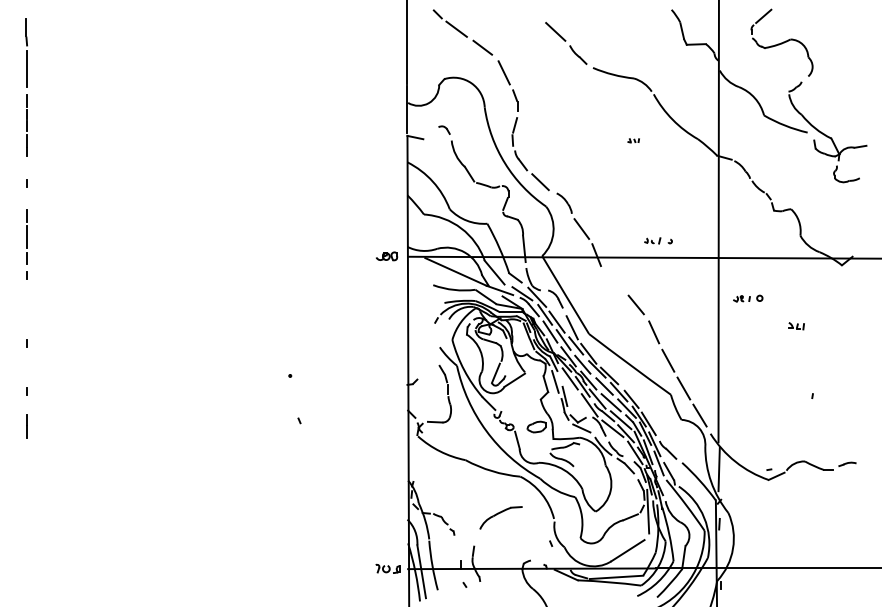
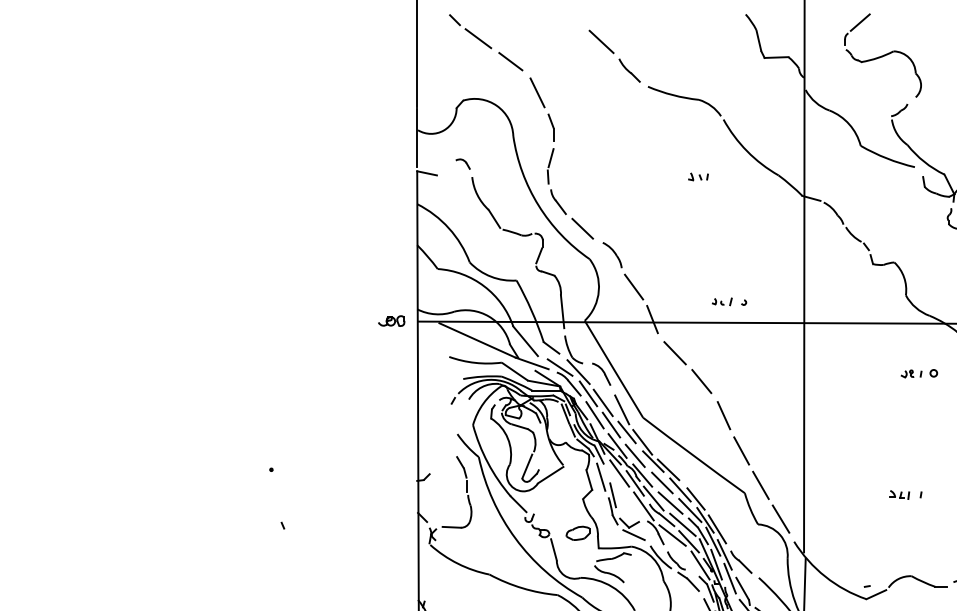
part: (633, 140) -> (698, 176), size x1.43
line: (614, 282) -> (674, 353), added
part: (748, 298) -> (919, 373), moved
part: (796, 326) -> (899, 495), moved

